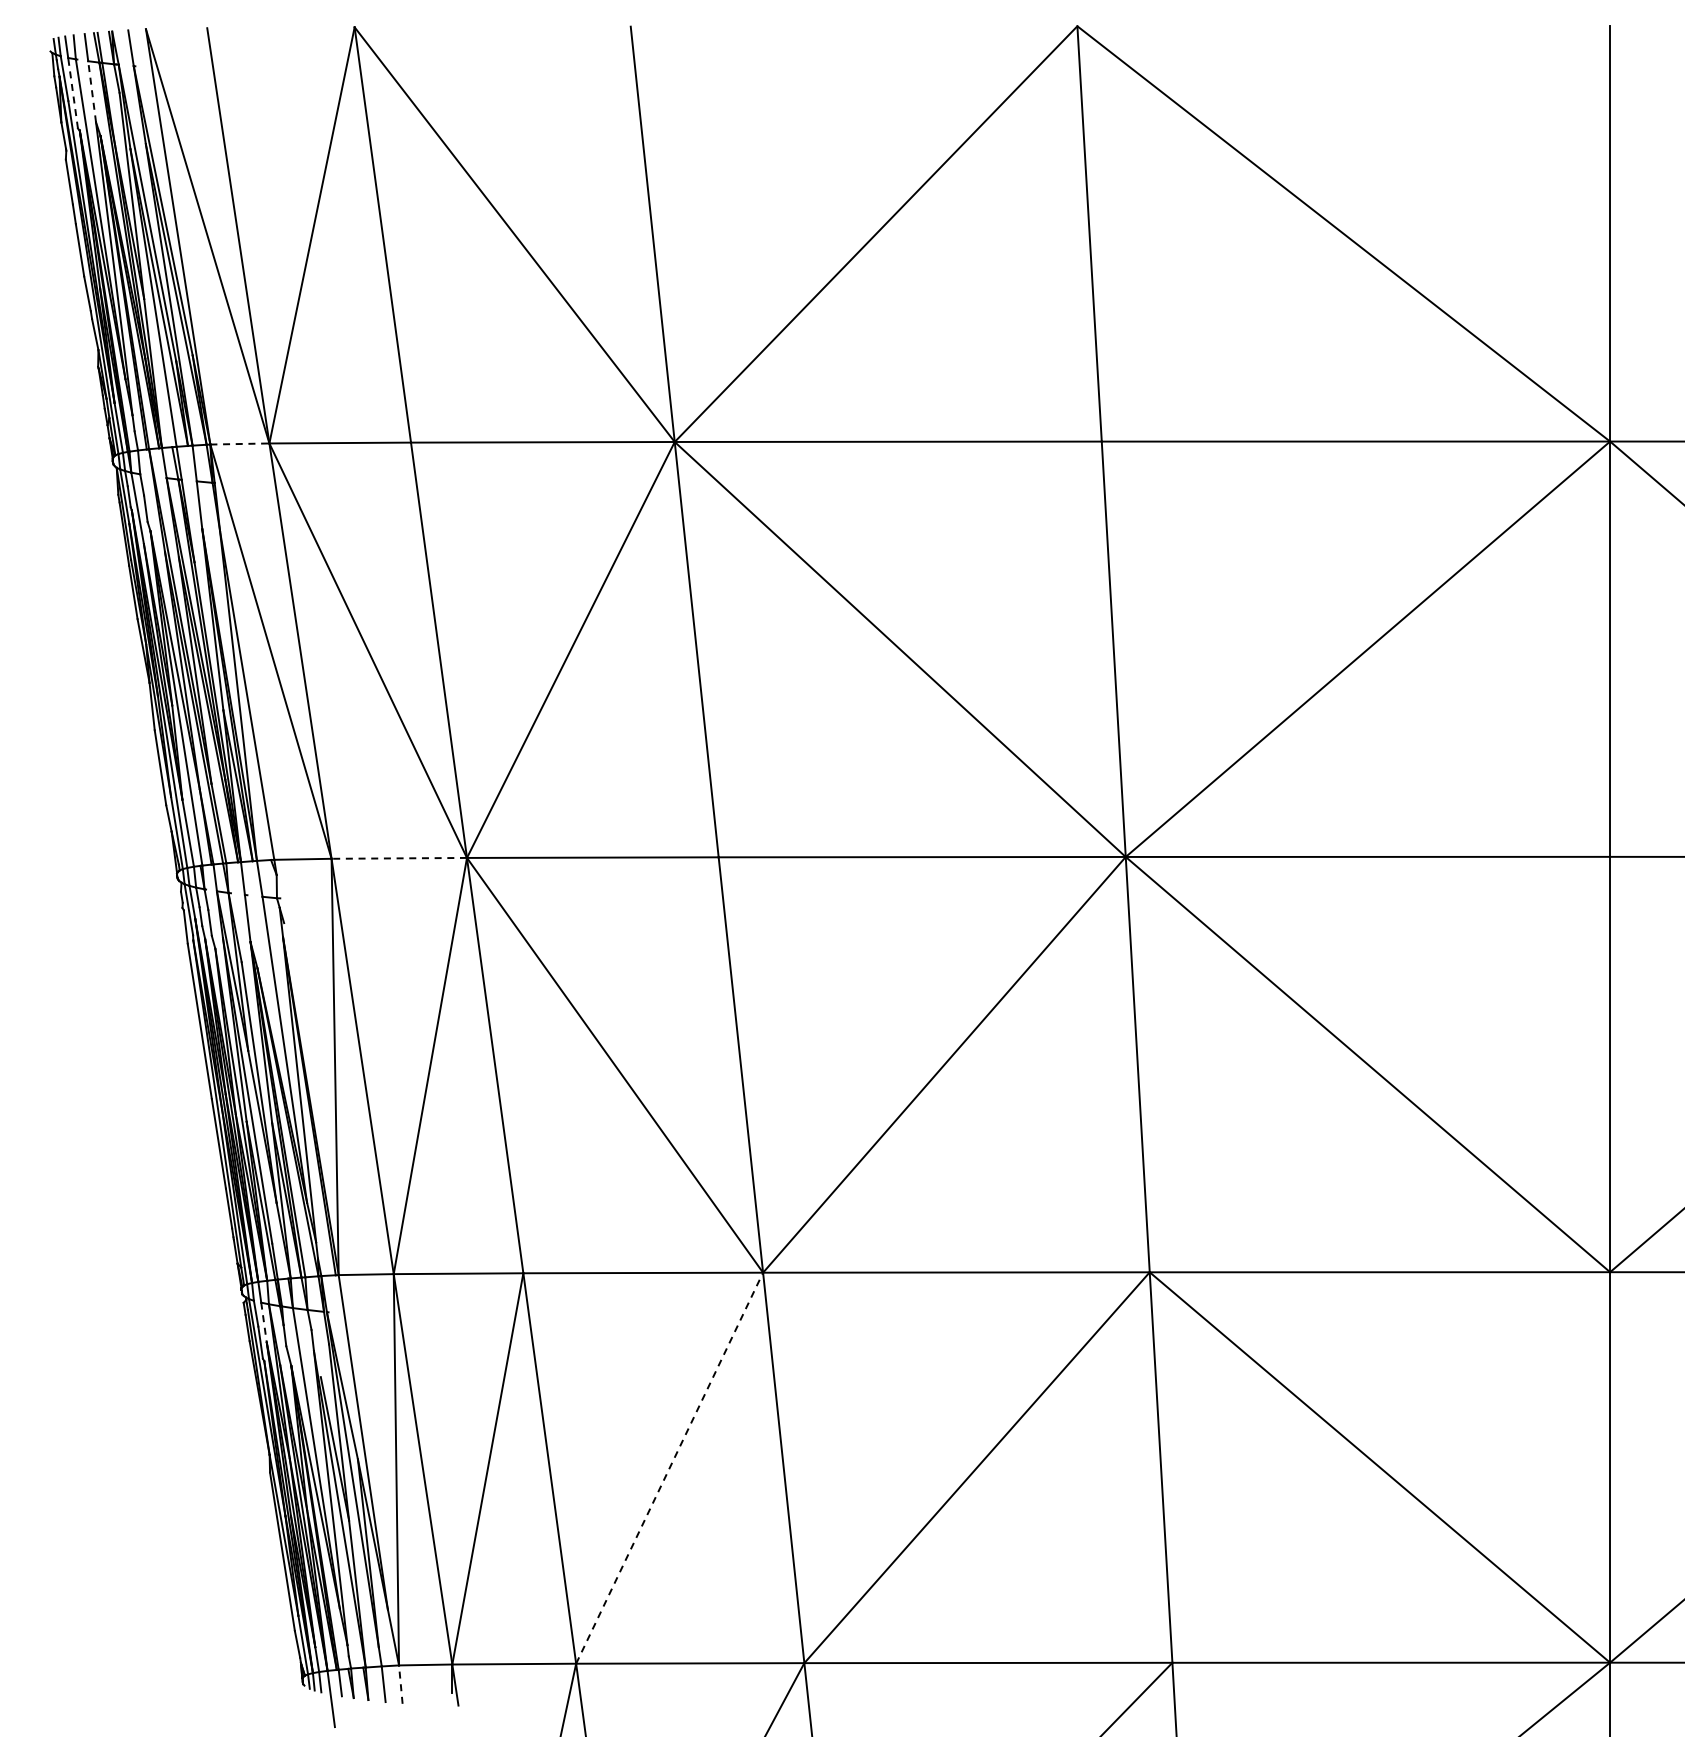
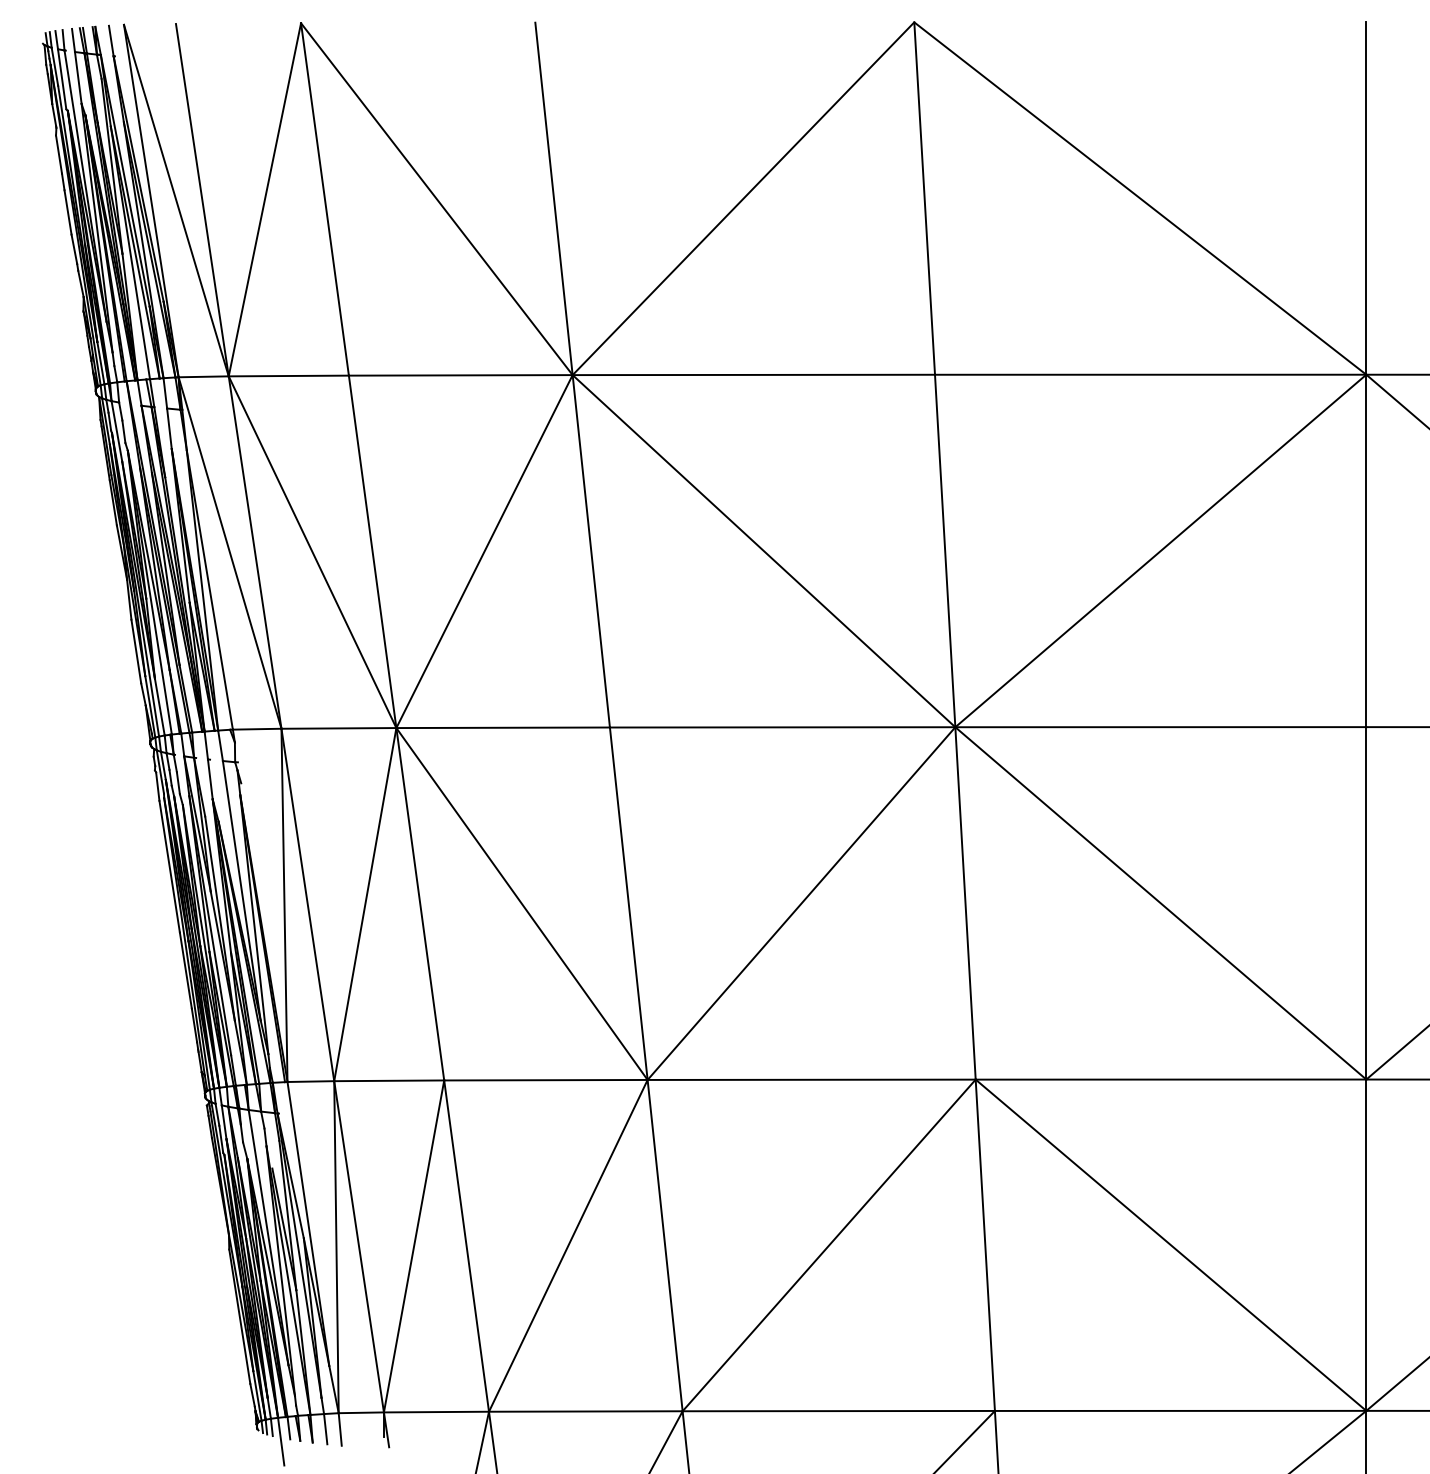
line: (92, 91) -> (78, 77), dashed -> solid
line: (73, 93) -> (62, 79), dashed -> solid
line: (239, 444) -> (203, 377), dashed -> solid
line: (399, 858) -> (339, 728), dashed -> solid
line: (264, 1323) -> (224, 1123), dashed -> solid
line: (669, 1468) -> (568, 1246), dashed -> solid
line: (400, 1684) -> (339, 1429), dashed -> solid

